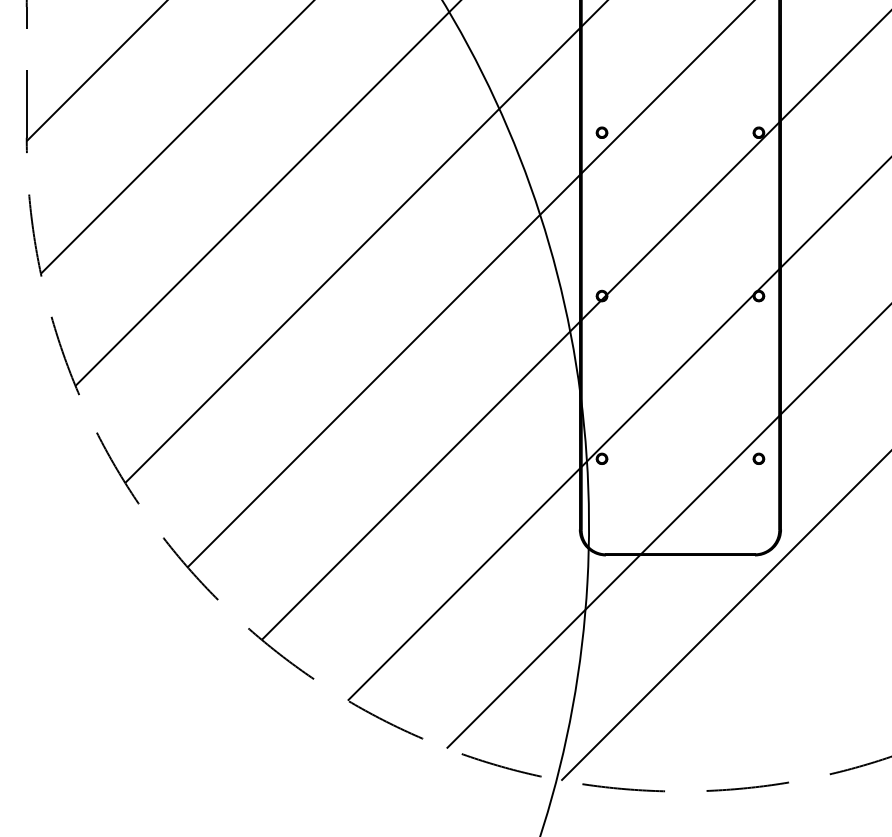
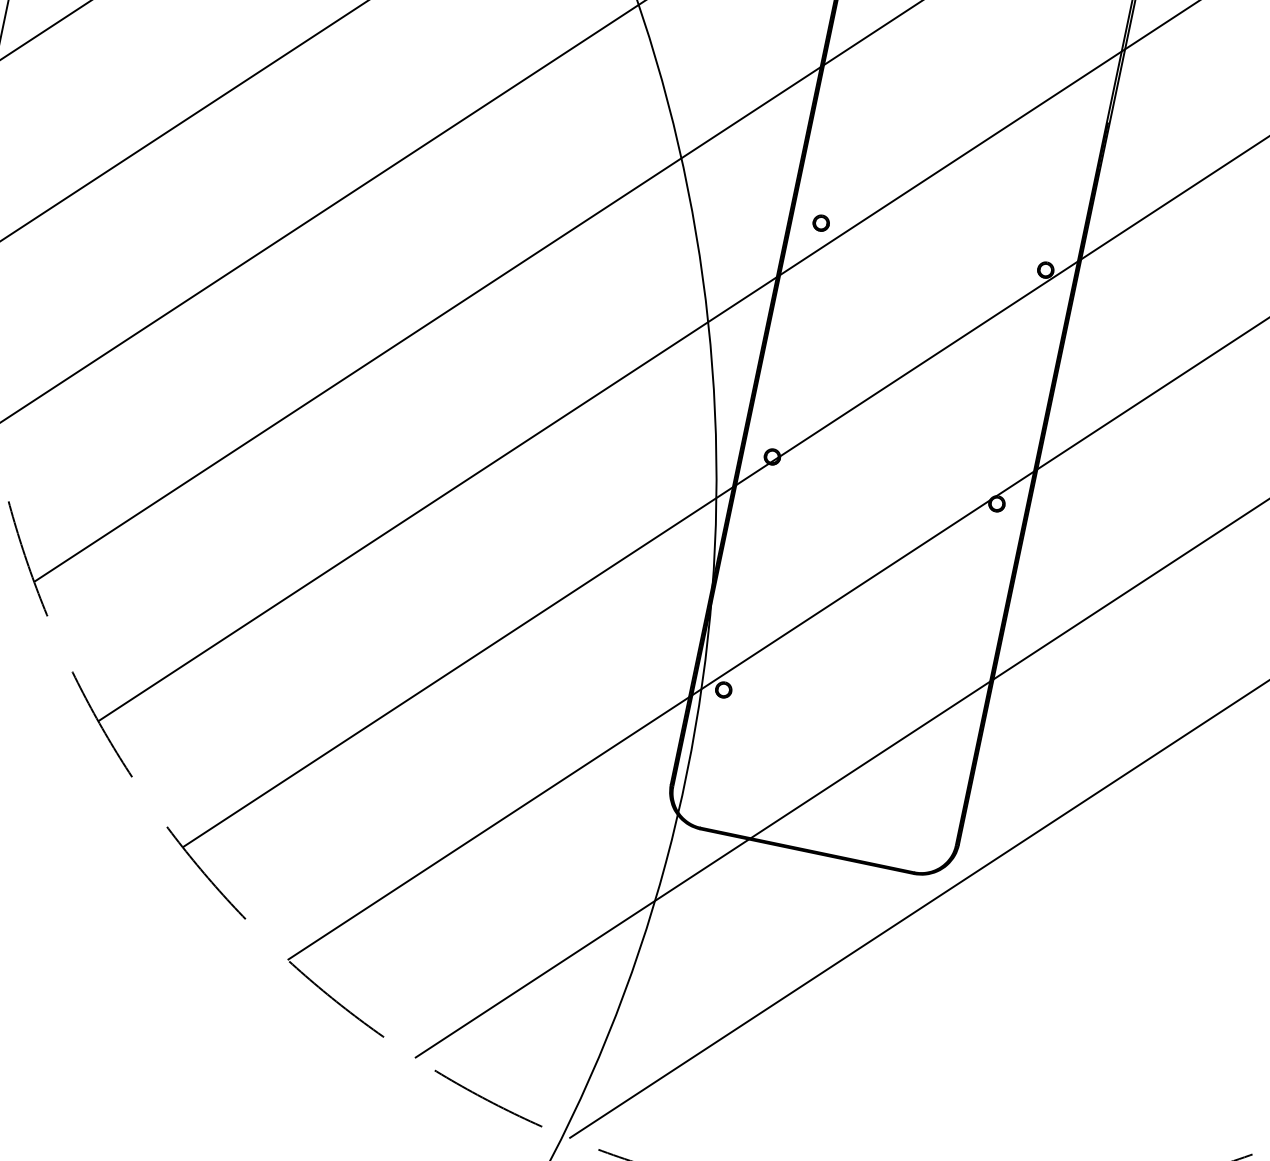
part: (758, 458) -> (947, 736), removed

